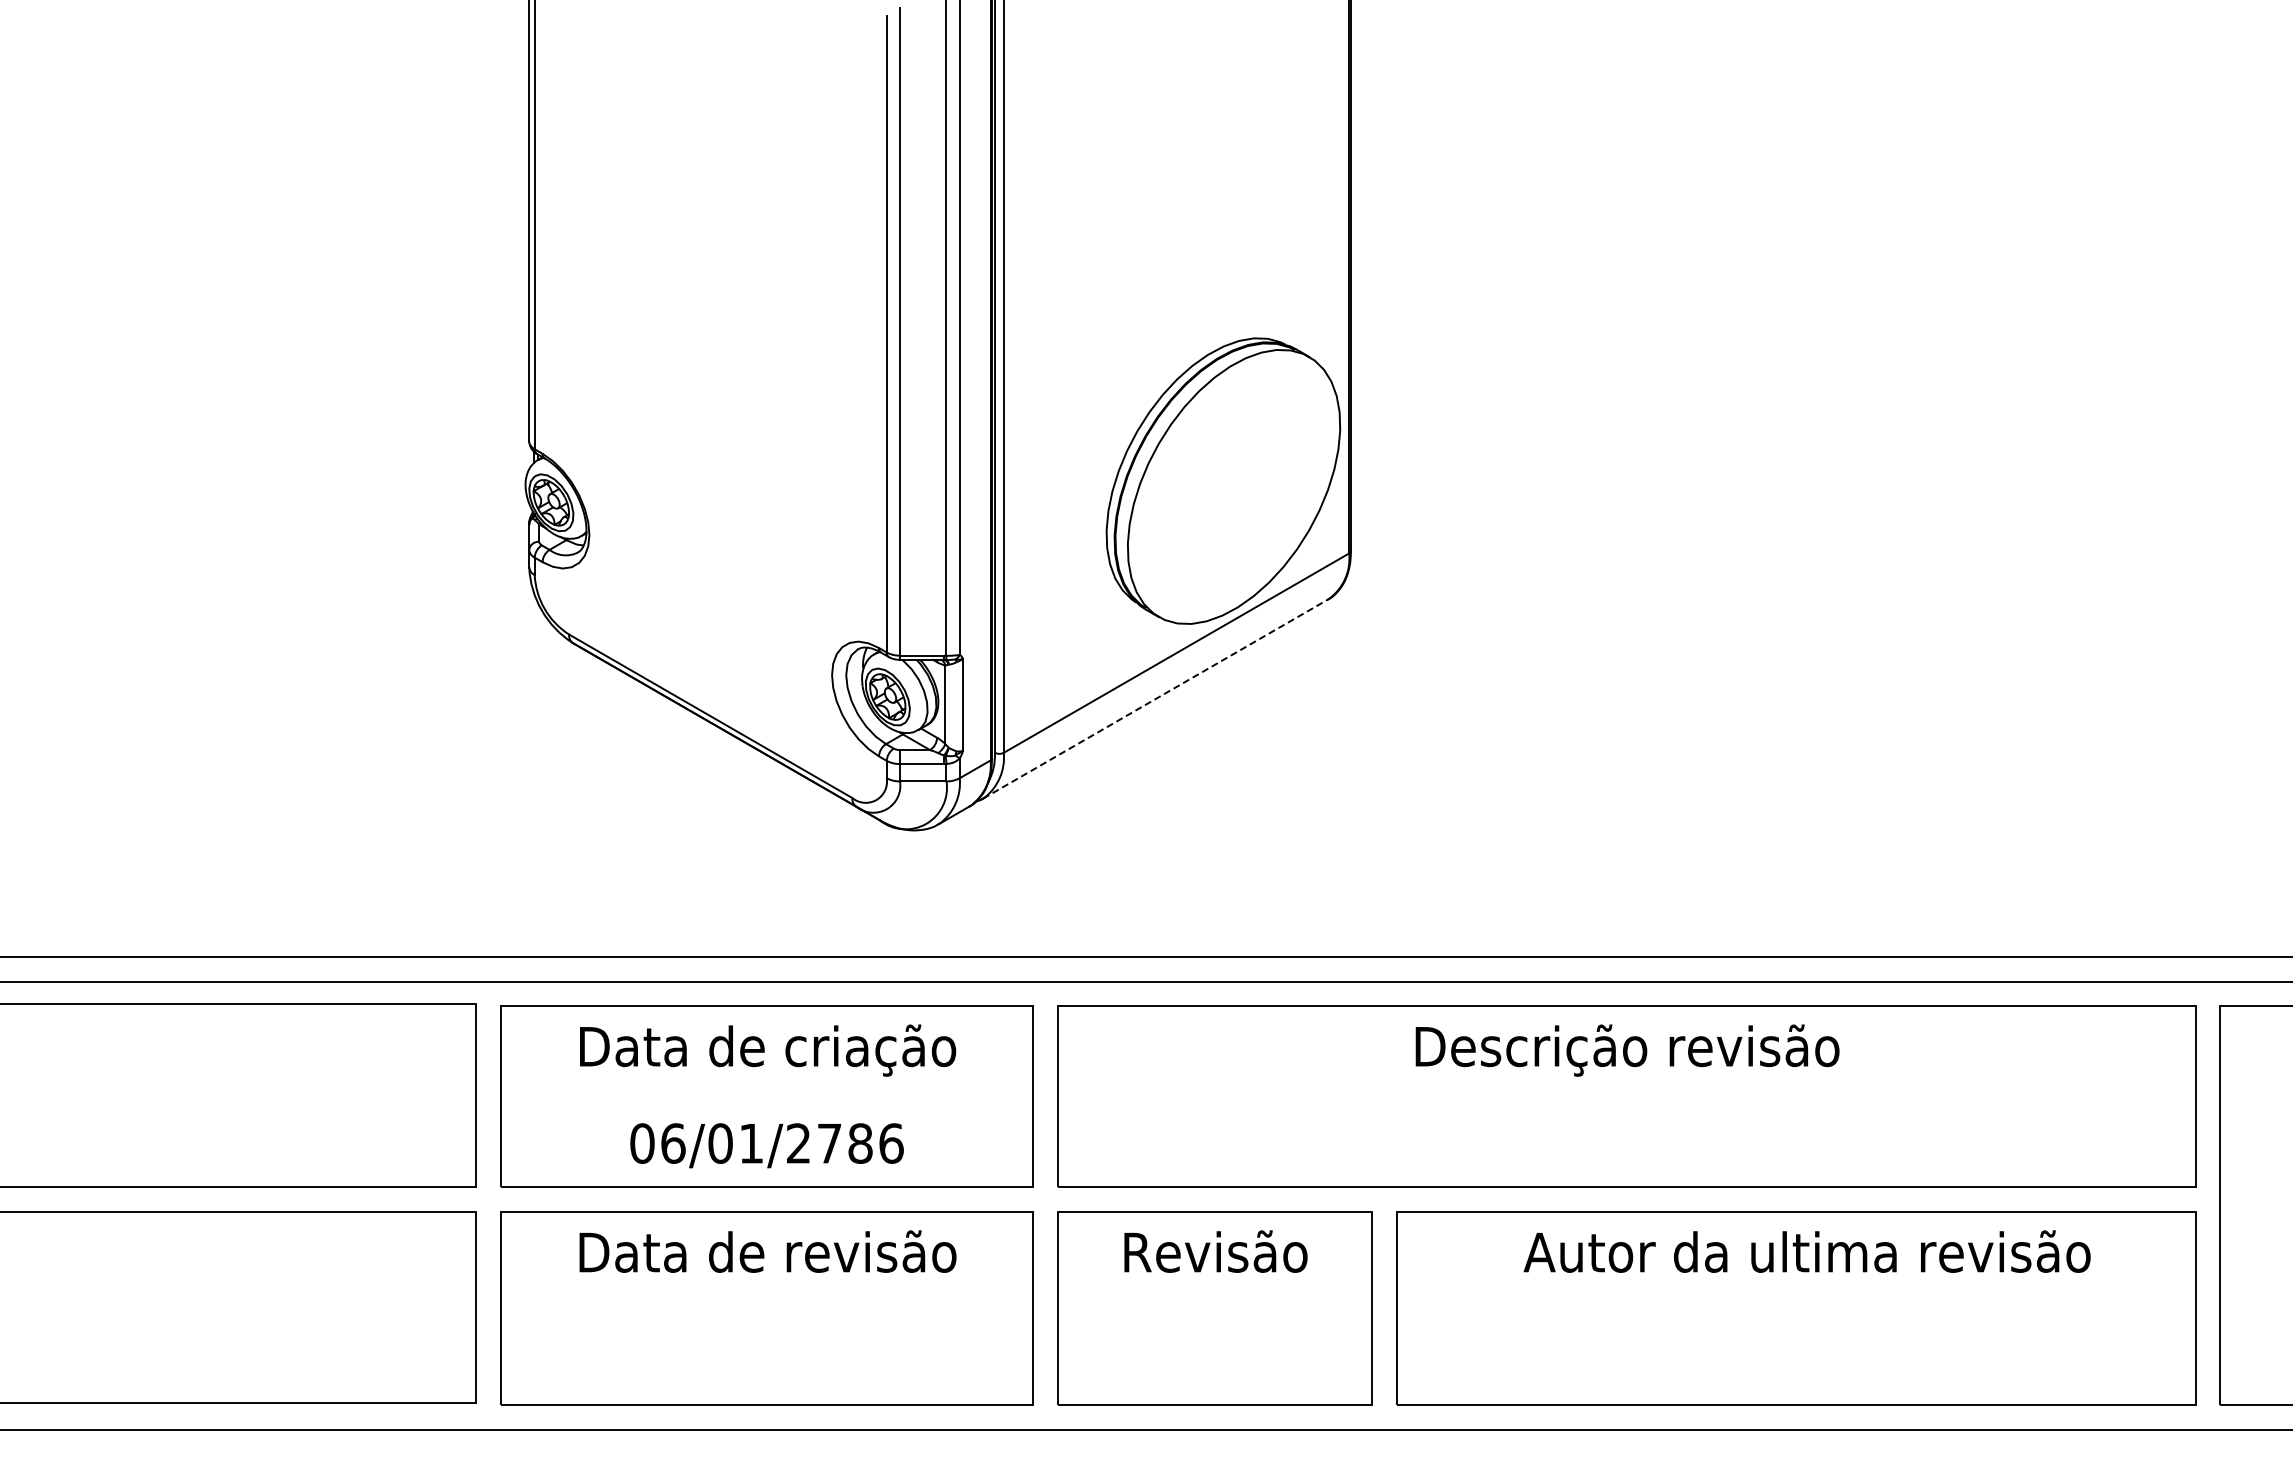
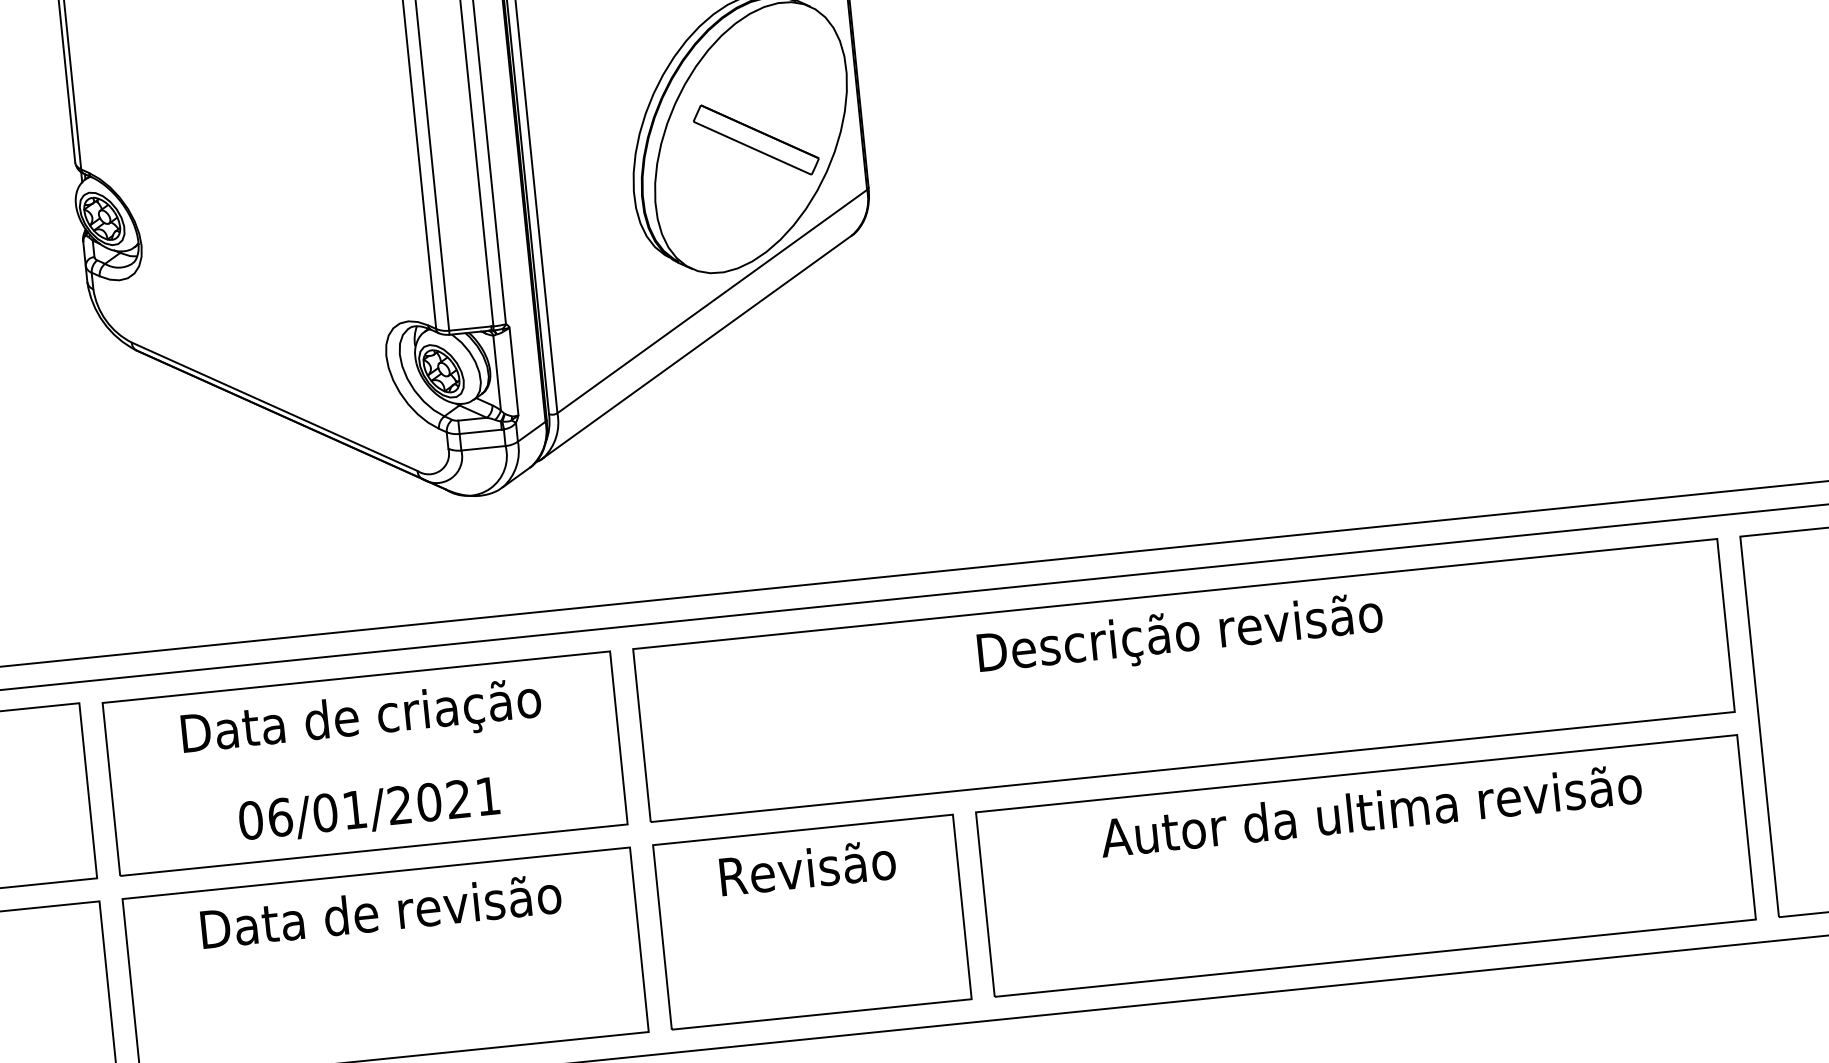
part: (1239, 489) -> (756, 139), added
line: (1156, 698) -> (697, 346), dashed -> solid
text: (860, 1143) -> (458, 799), 06/01/2786 -> 06/01/2021

